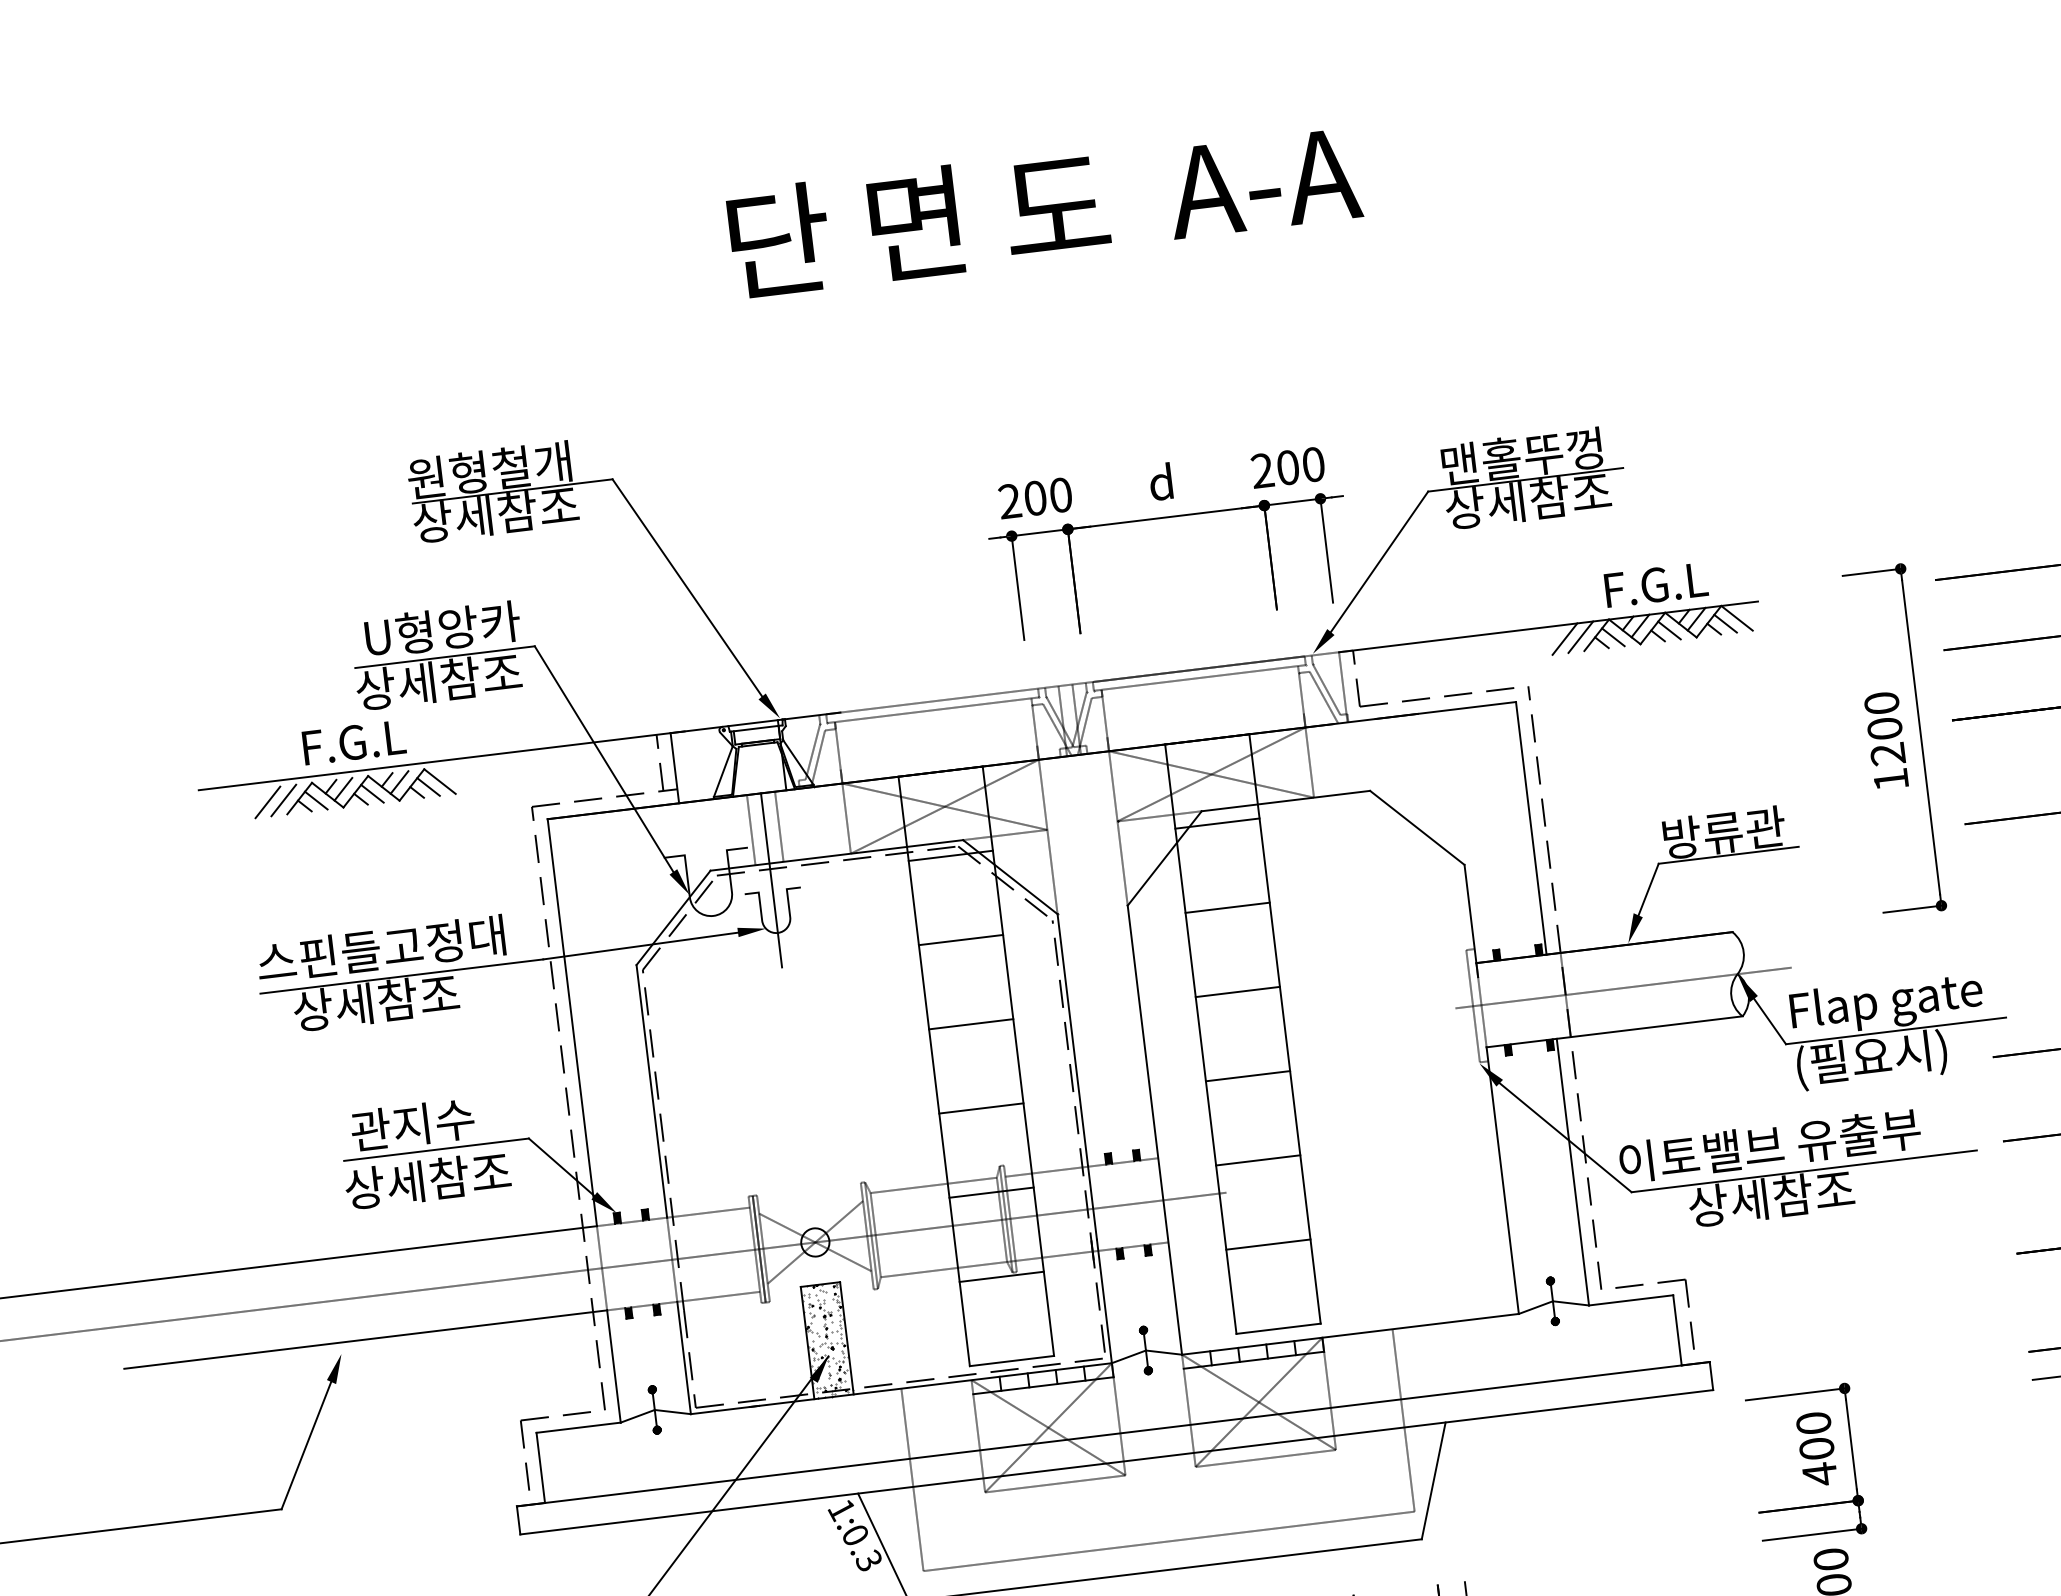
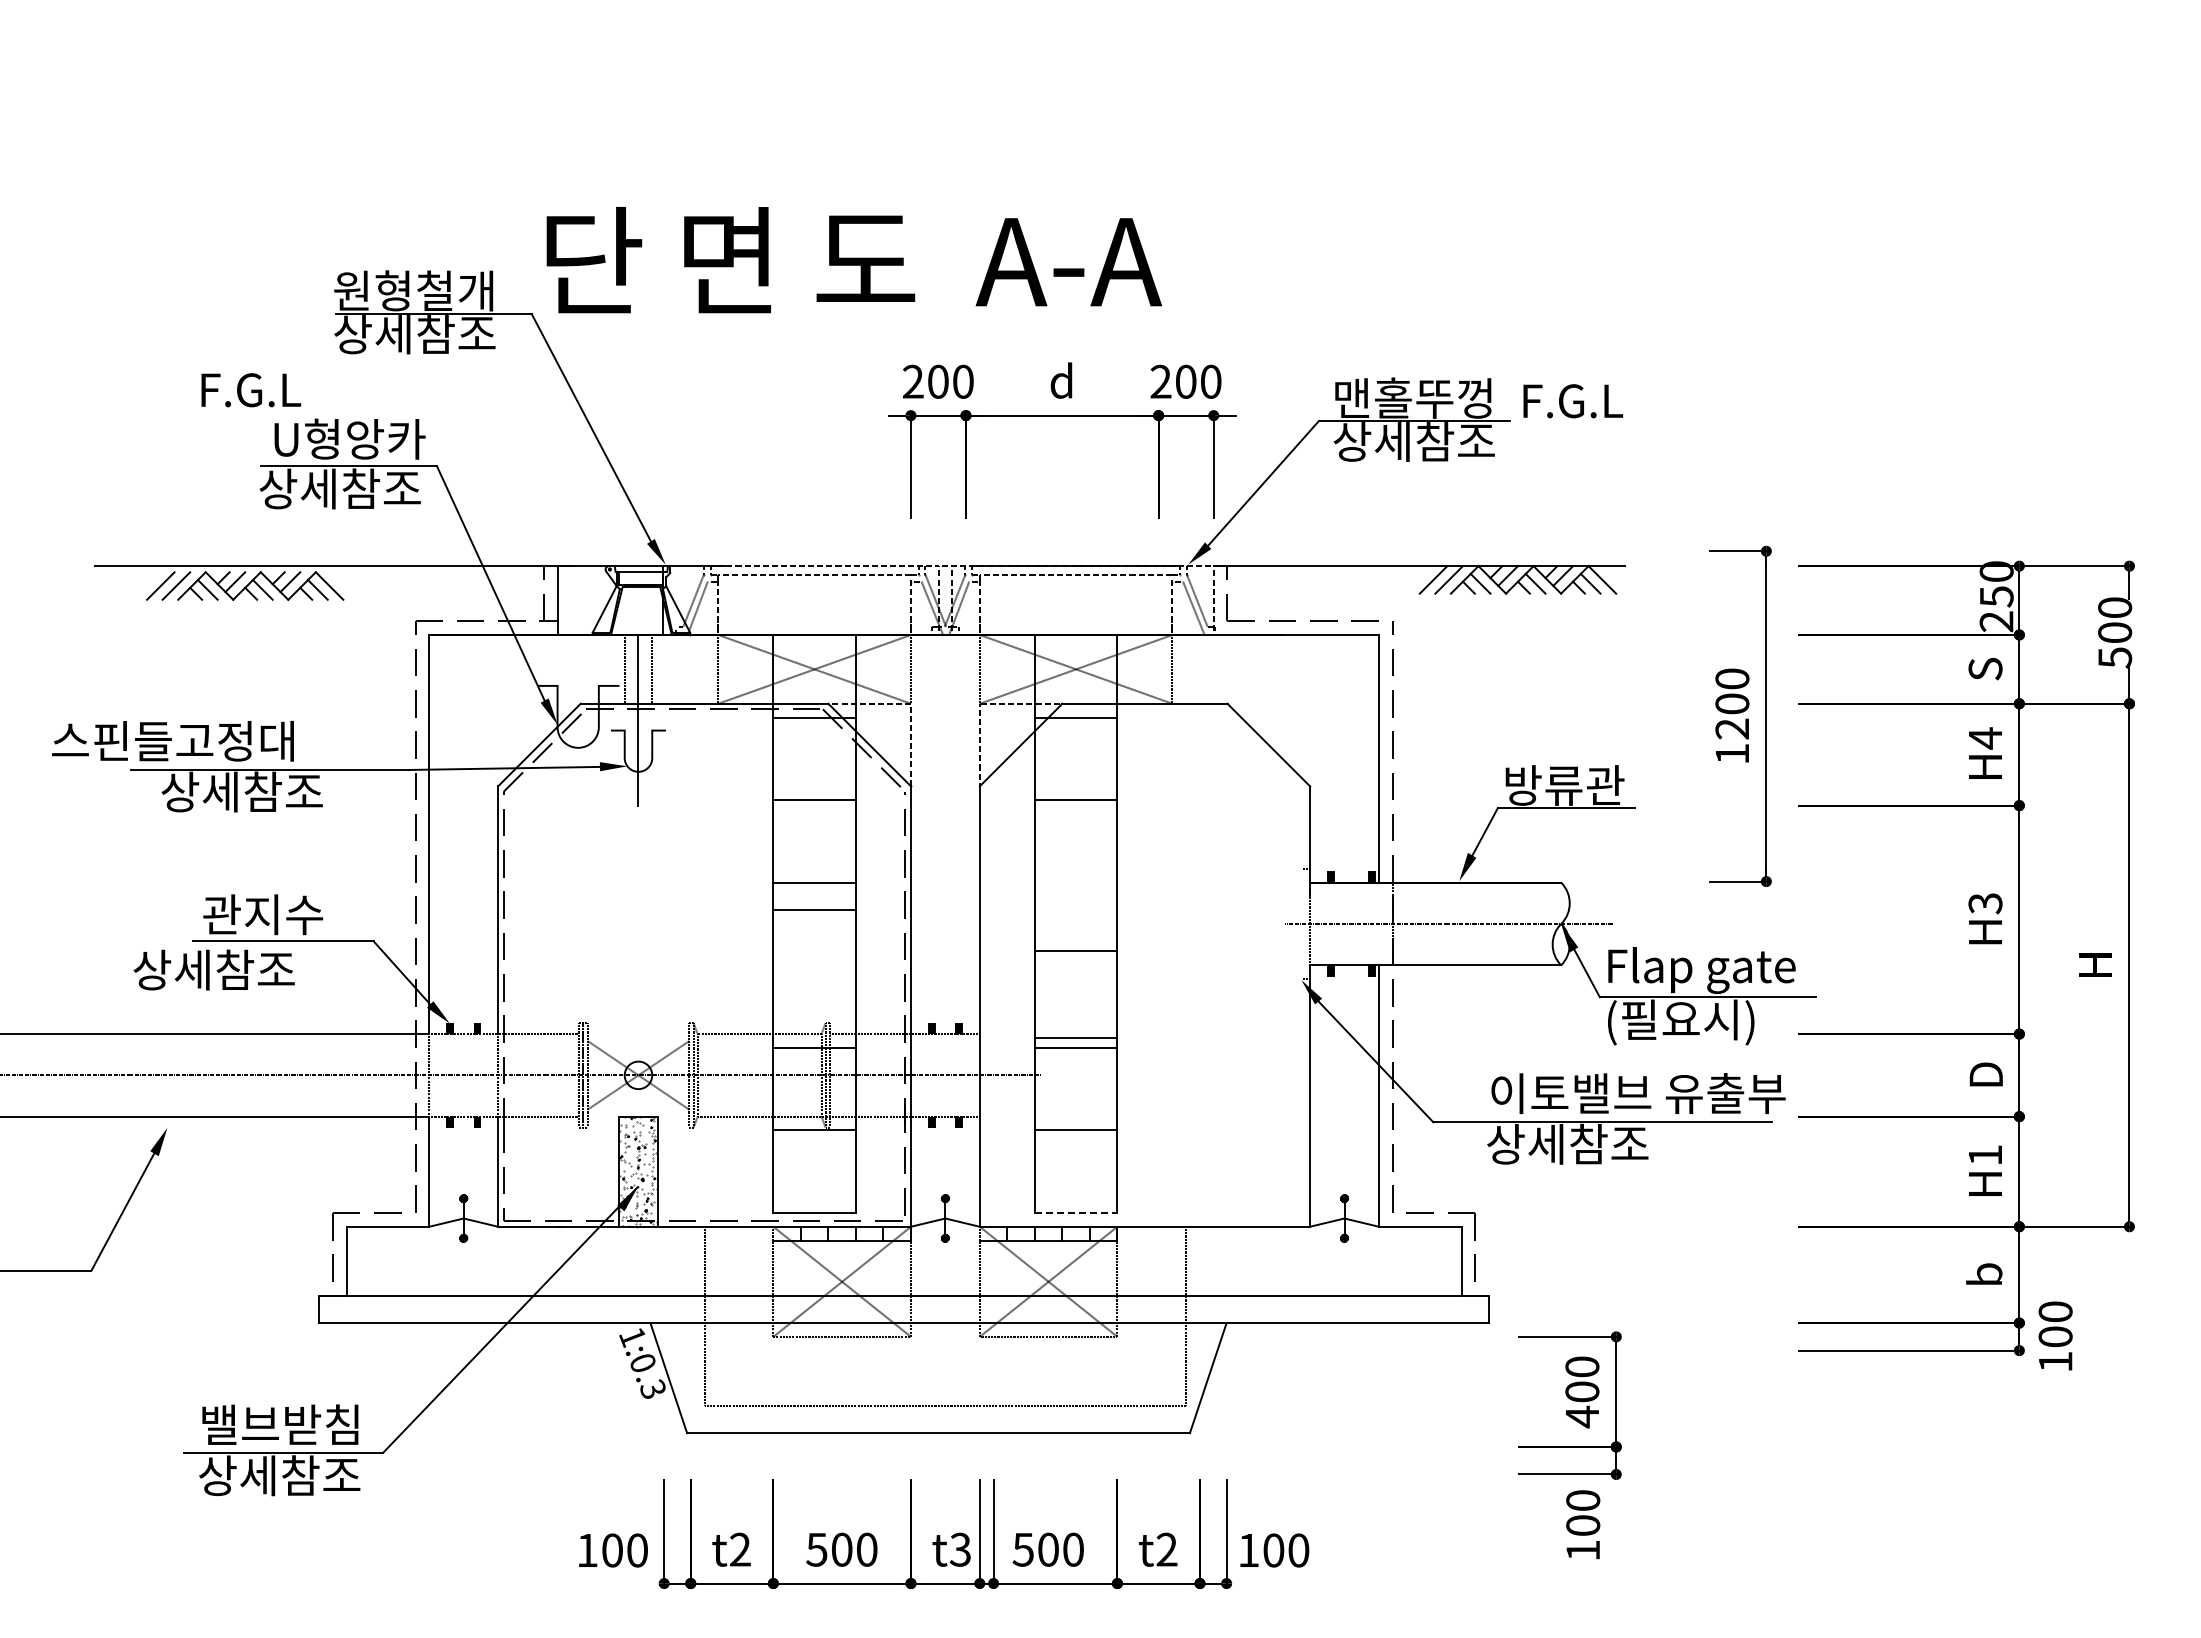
text: (1044, 208) -> (853, 260), moved
text: (1656, 585) -> (1573, 401), moved
text: (354, 742) -> (251, 390), moved
text: (380, 949) -> (172, 741), moved
line: (1237, 991) -> (1075, 950), moved
line: (1472, 1005) -> (1301, 923), removed
line: (1247, 1076) -> (1075, 1038), moved
line: (981, 1108) -> (814, 910), moved
text: (1769, 1145) -> (1638, 1093), moved
text: (427, 1179) -> (213, 969), moved
line: (1279, 1329) -> (1076, 1213), solid -> dashed

